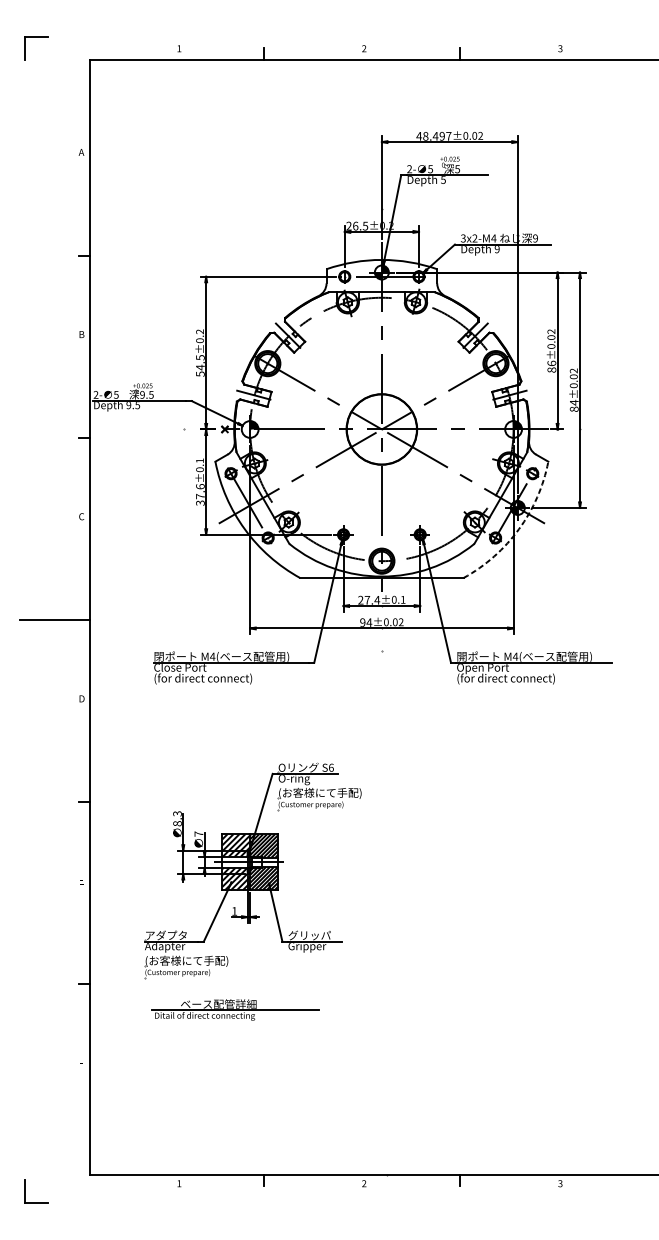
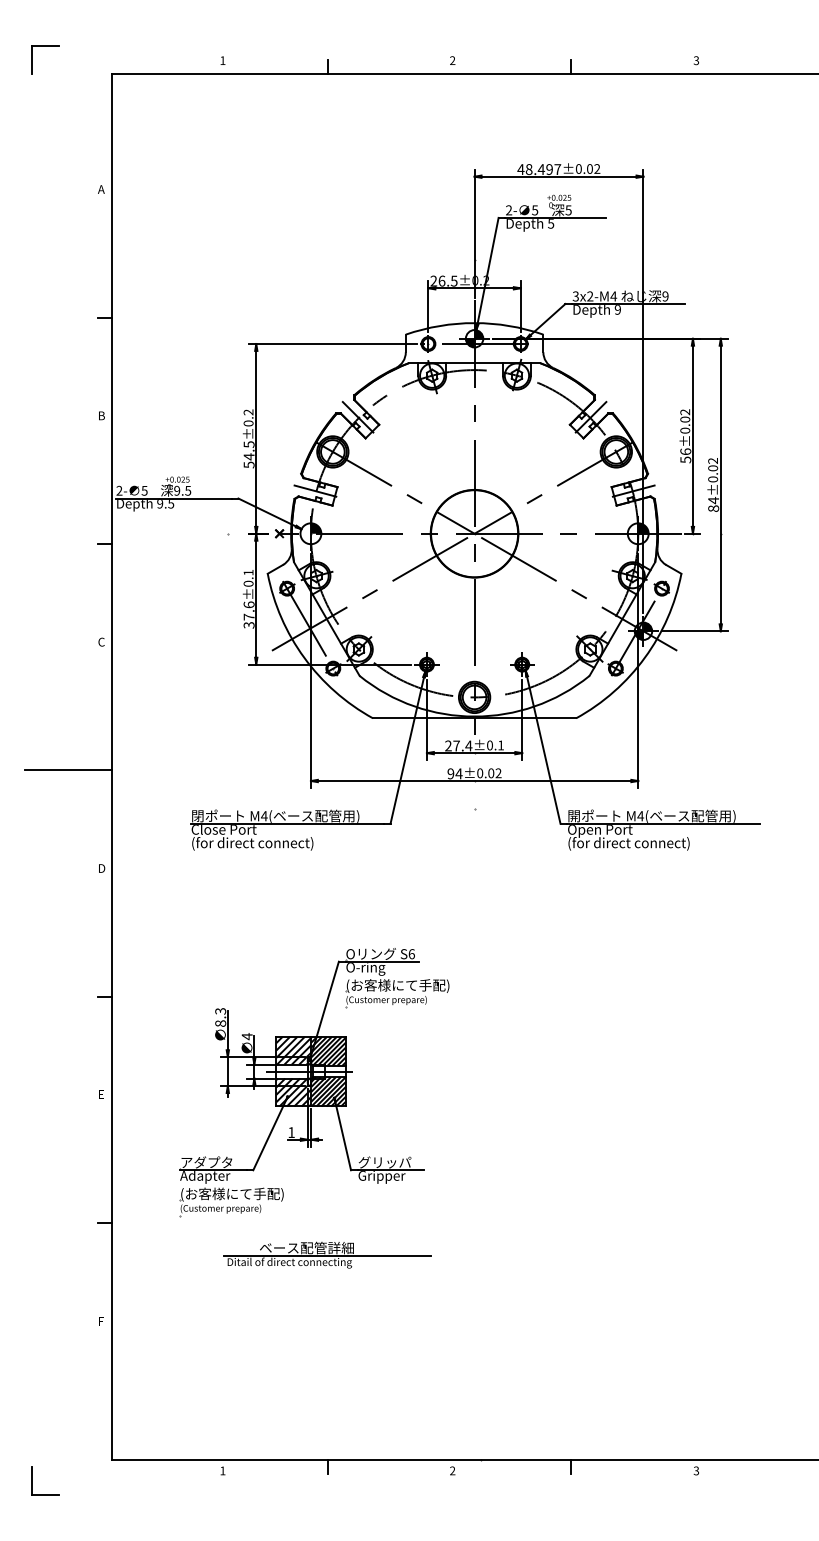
text: (551, 369) -> (685, 459), 86 -> 56
arc: (518, 529) -> (644, 657), dashed -> solid
text: (198, 834) -> (246, 1036), 7 -> 4
part: (235, 1009) -> (327, 1254), moved

